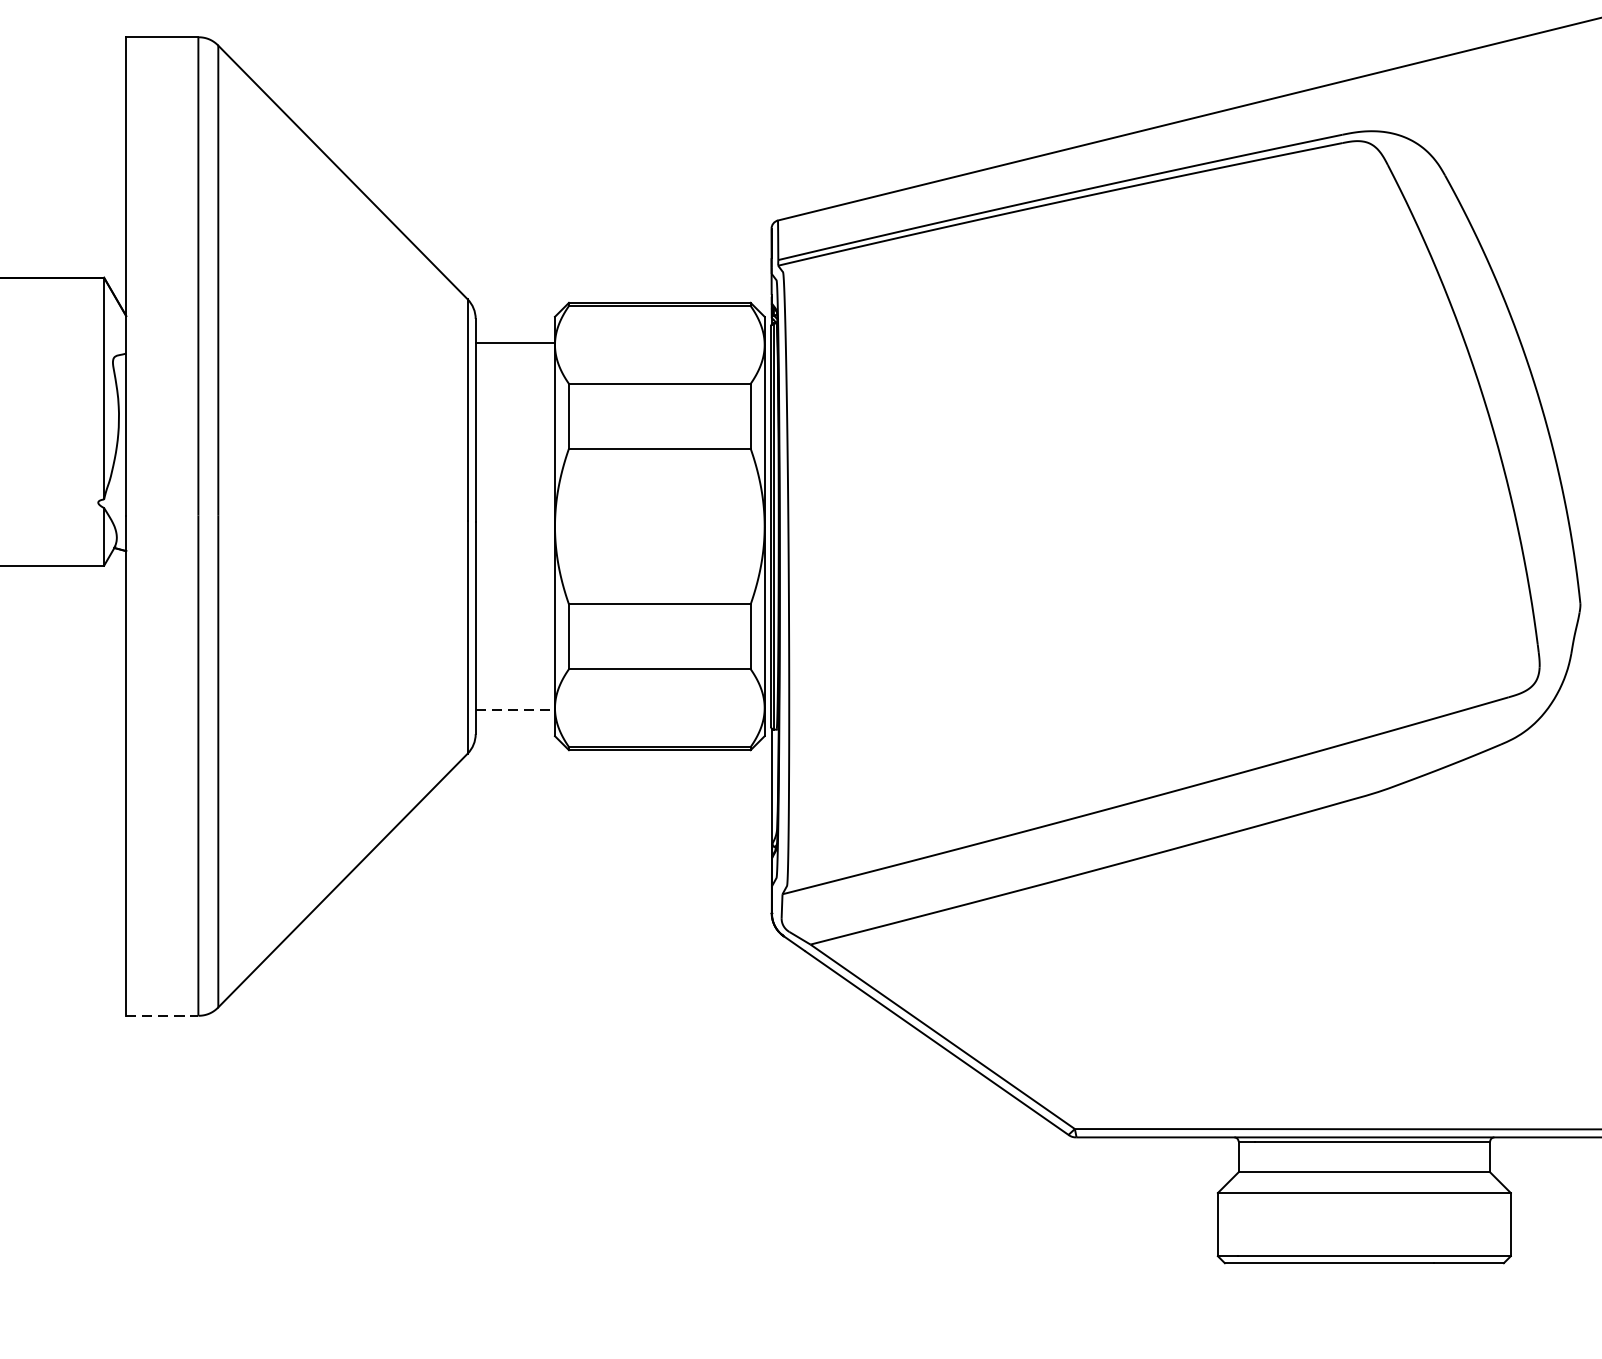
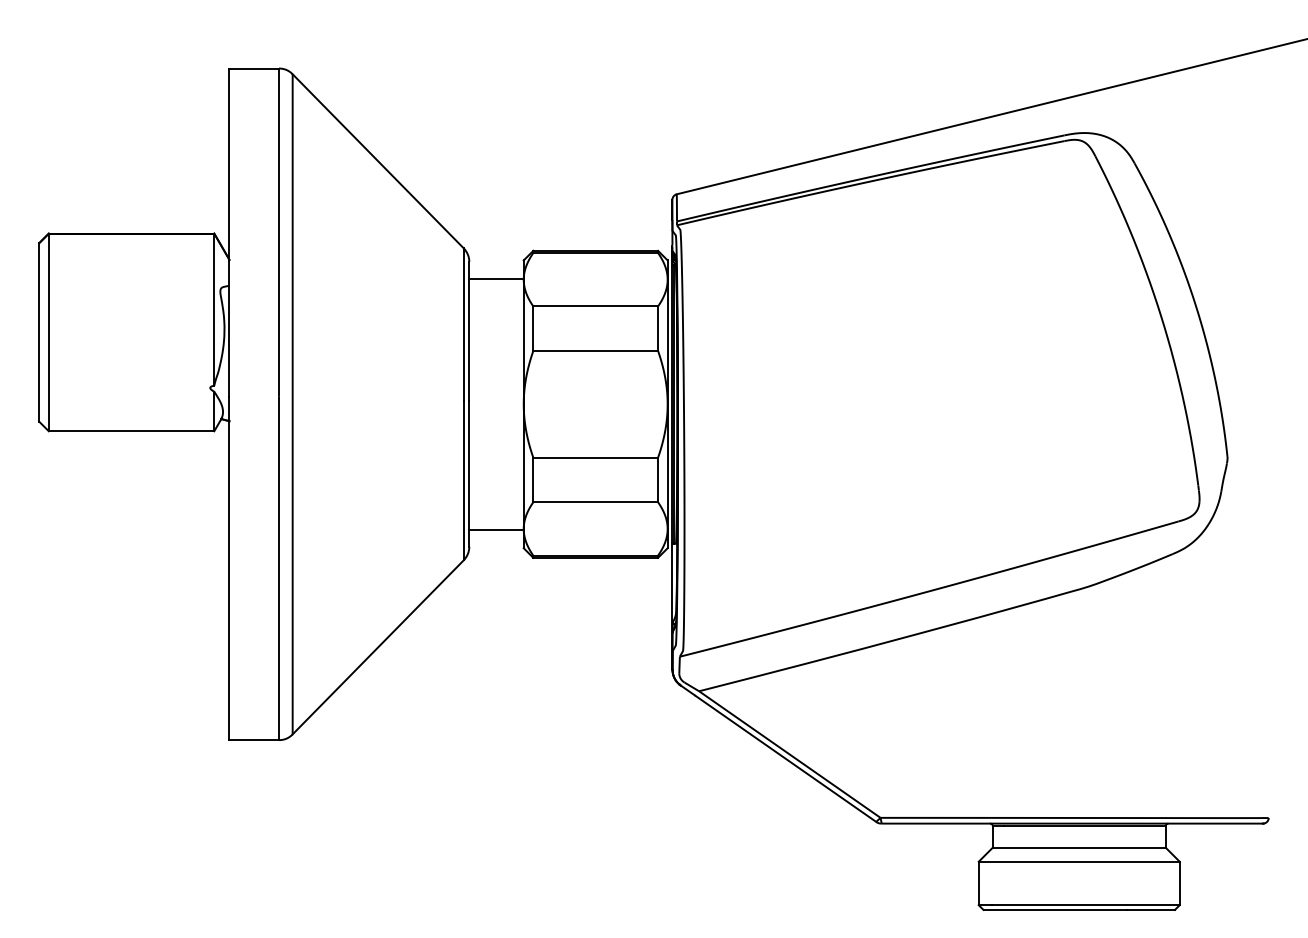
line: (516, 710) -> (497, 530), dashed -> solid
line: (162, 1016) -> (254, 740), dashed -> solid

